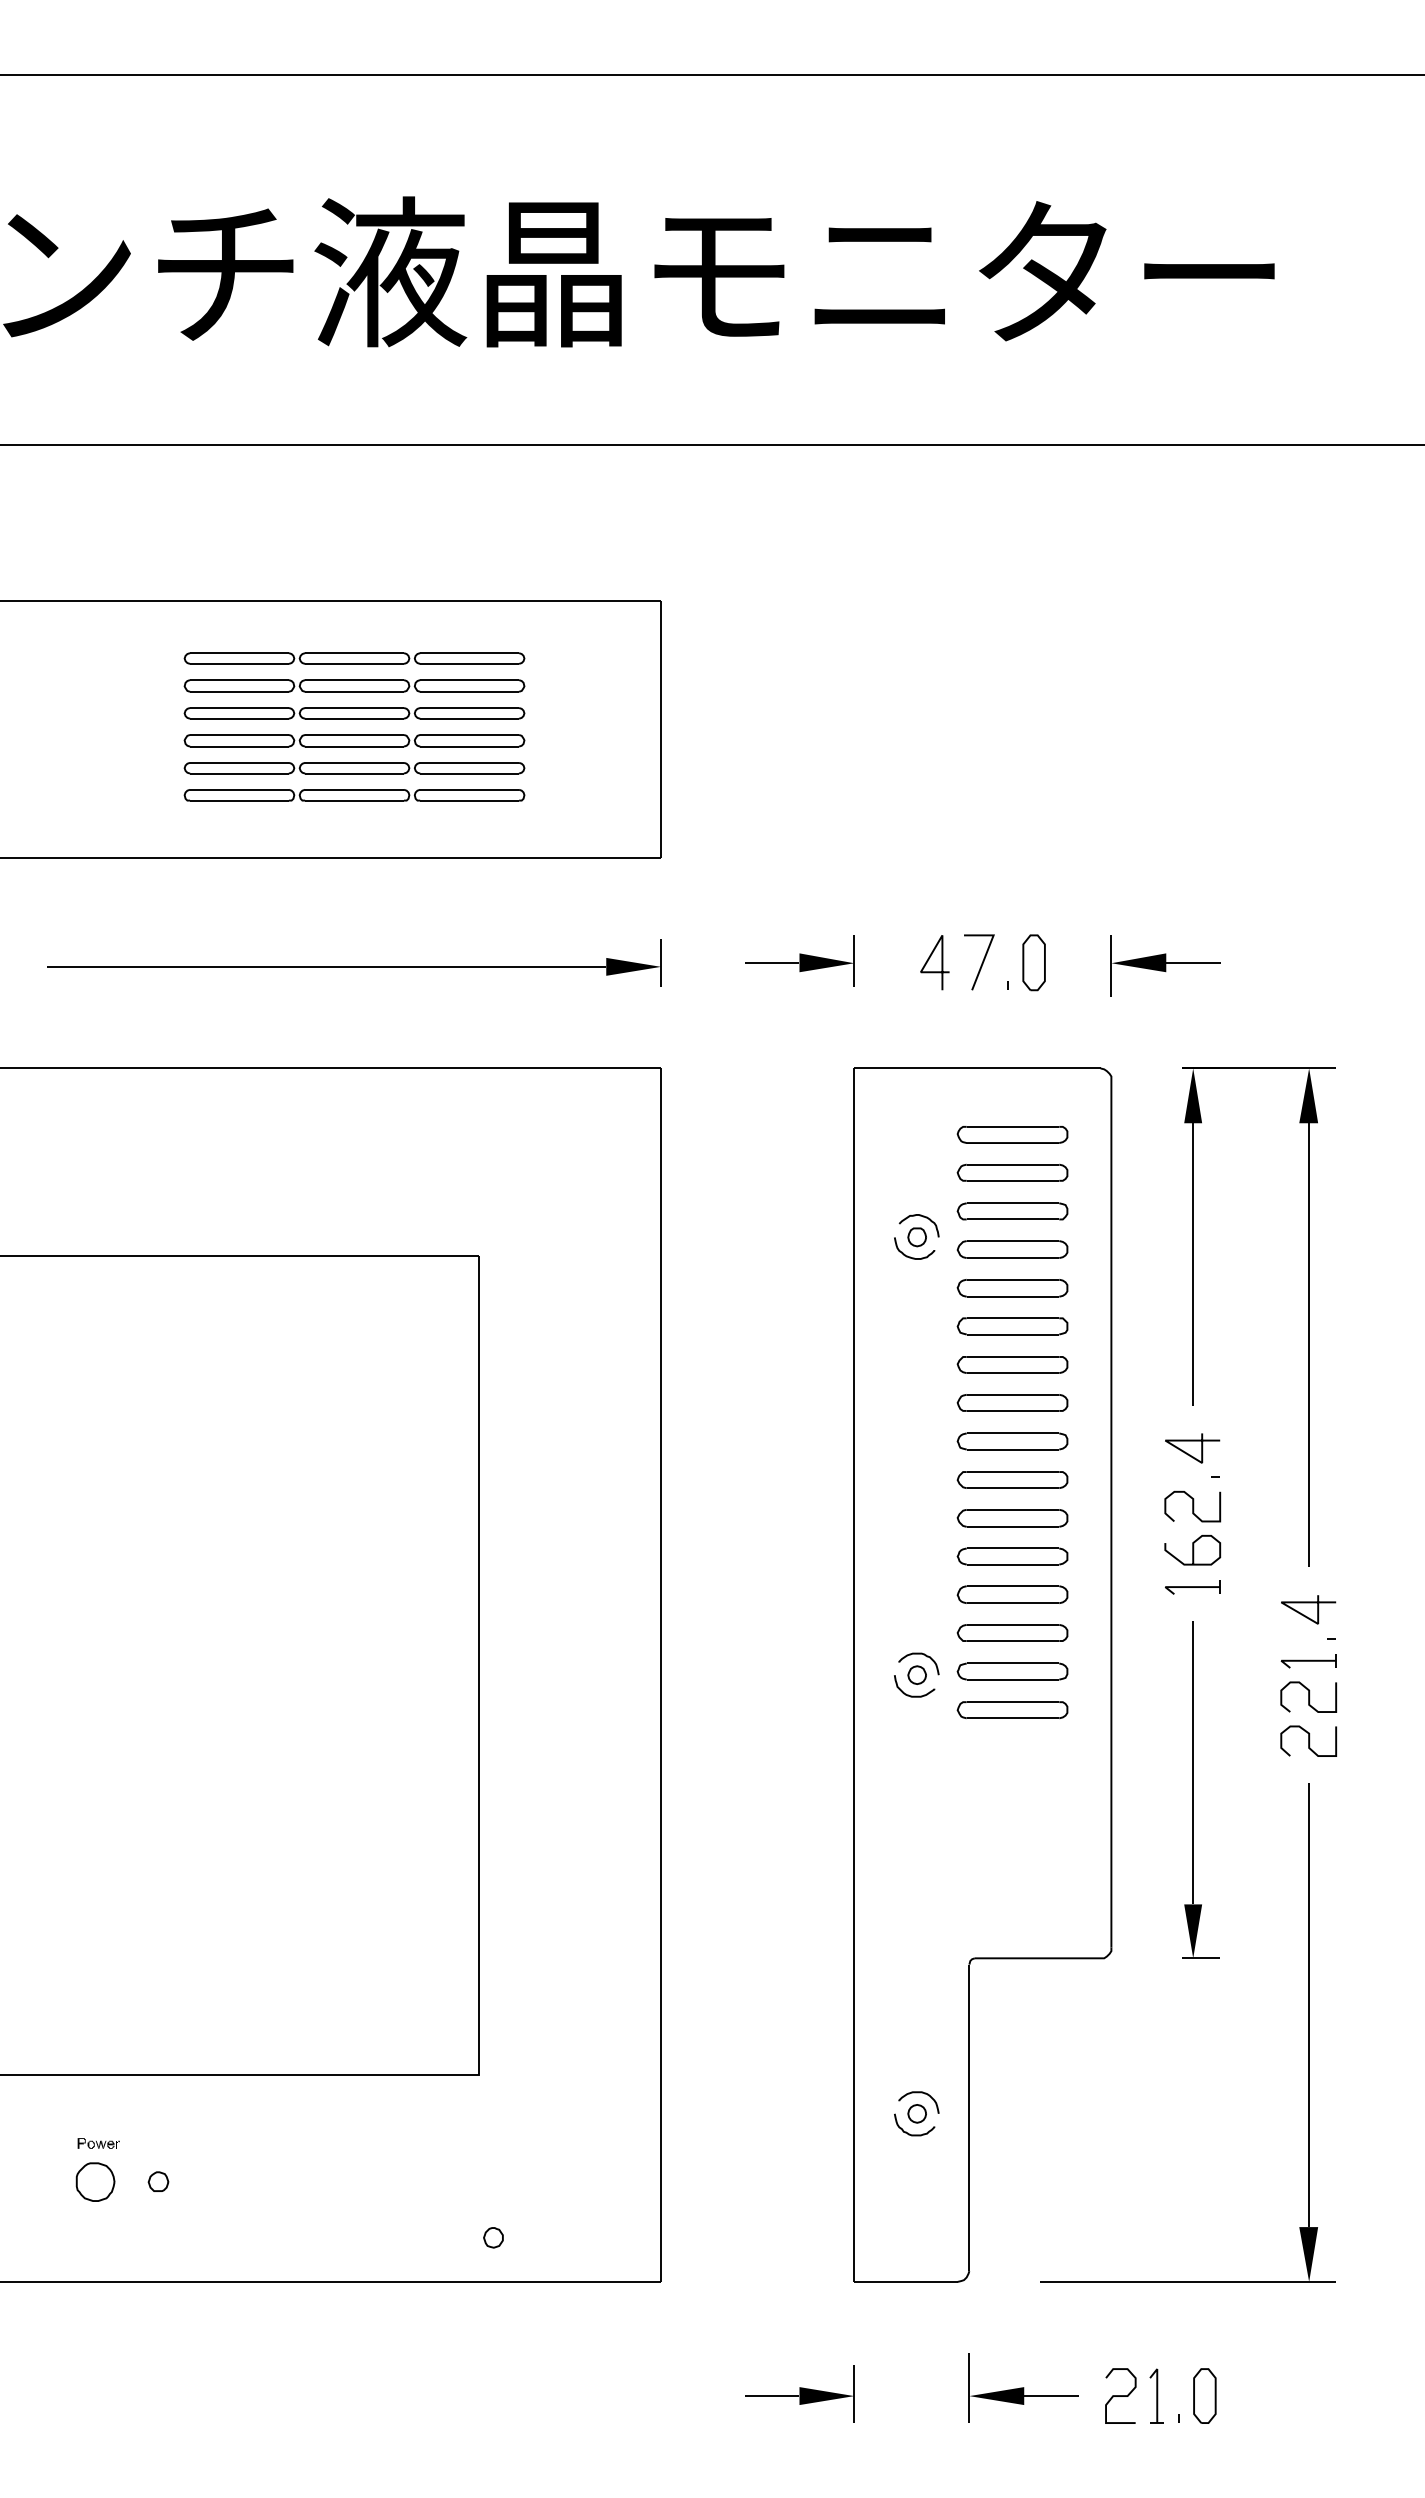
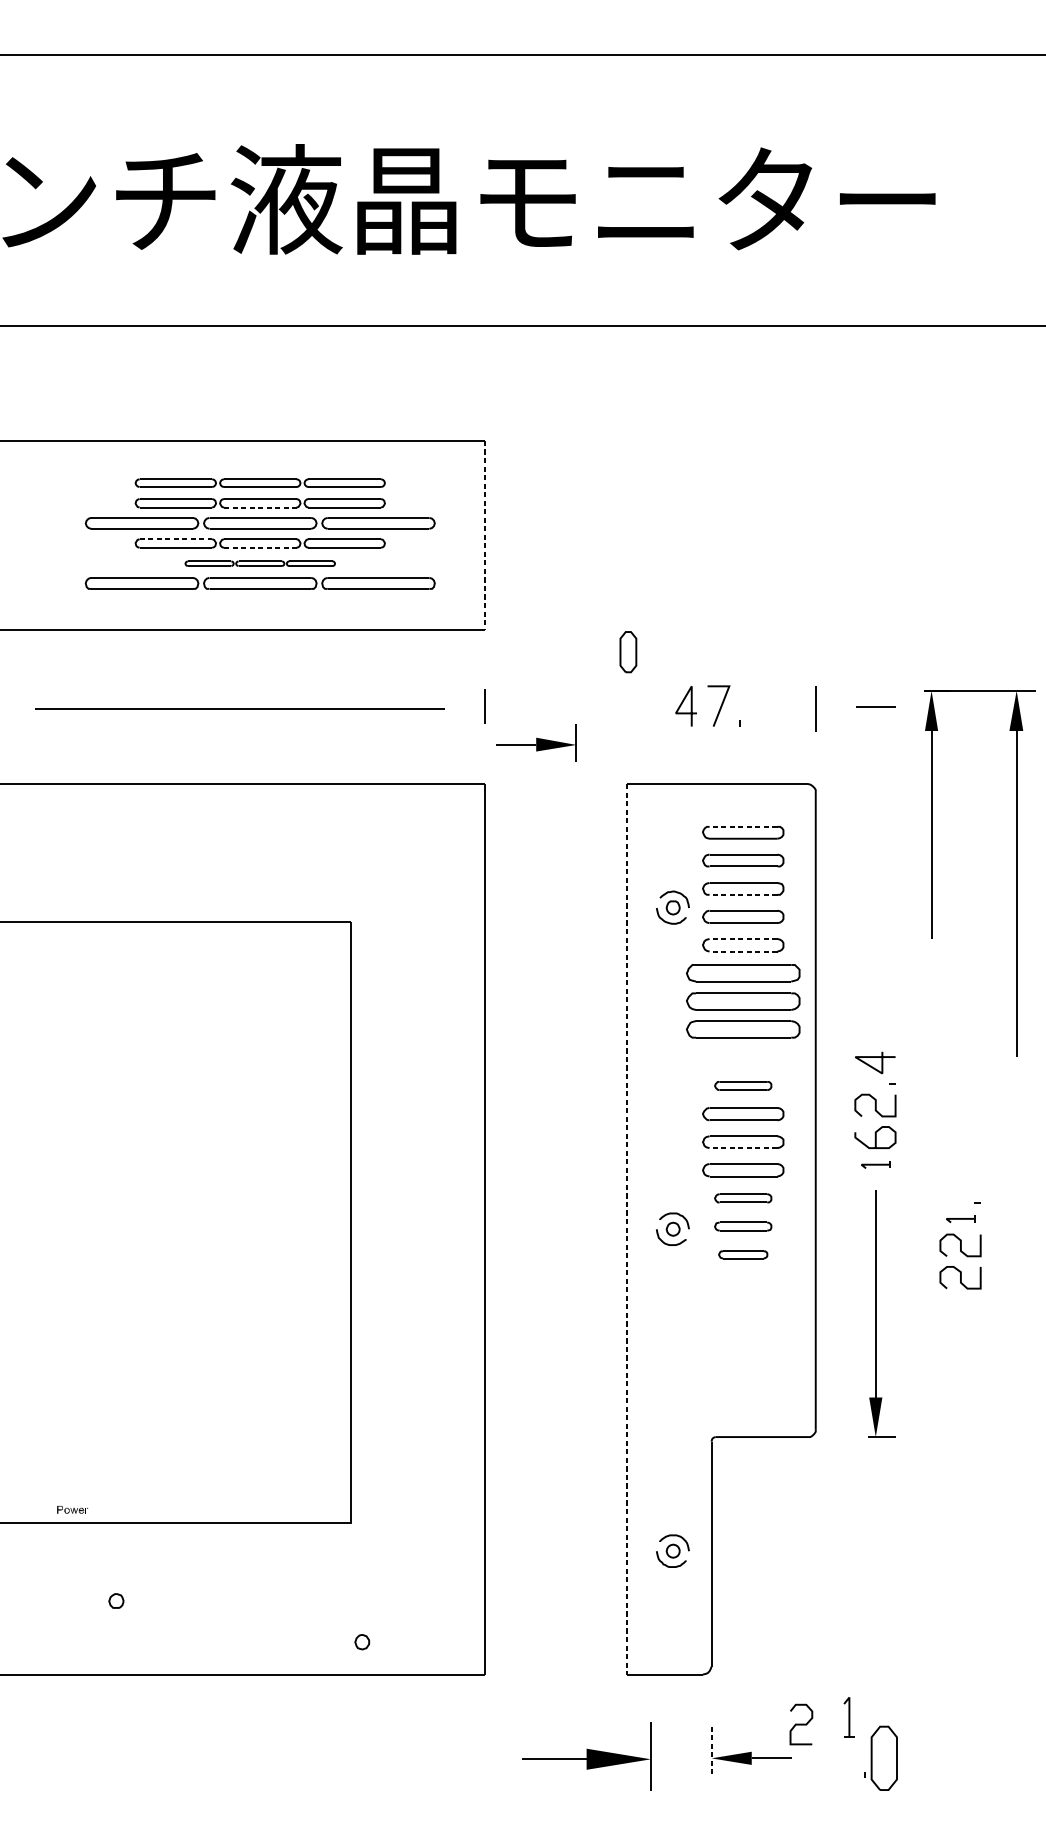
line: (355, 691) -> (260, 507), solid -> dashed
part: (354, 713) -> (260, 523), size x1.4
line: (661, 729) -> (485, 535), solid -> dashed
line: (240, 734) -> (176, 538), solid -> dashed
line: (355, 746) -> (260, 547), solid -> dashed
part: (354, 768) -> (260, 563), size x0.6
part: (354, 795) -> (260, 583), size x1.4
part: (799, 960) -> (536, 742), moved
part: (1033, 962) -> (627, 651), moved
fill: (1138, 962) -> (835, 706), removed
fill: (633, 966) -> (465, 709), removed
line: (1012, 1126) -> (743, 826), solid -> dashed
line: (1012, 1219) -> (743, 894), solid -> dashed
line: (1012, 1279) -> (743, 938), solid -> dashed
line: (1012, 1296) -> (743, 951), solid -> dashed
part: (1308, 1316) -> (1016, 872), moved
part: (1012, 1326) -> (743, 973), size x1.4
part: (1012, 1364) -> (743, 1001), size x1.4
part: (1012, 1402) -> (743, 1029), size x1.4
part: (1012, 1441) -> (743, 1057), removed
part: (1012, 1479) -> (743, 1085), size x0.7
line: (1012, 1564) -> (743, 1148), solid -> dashed
part: (1192, 1587) -> (875, 1164), size x0.7
line: (1308, 1603) -> (960, 1176), removed
part: (1012, 1632) -> (743, 1197), size x0.7
part: (1308, 1661) -> (960, 1219), size x0.7
part: (1012, 1671) -> (743, 1226), size x0.7
line: (854, 1675) -> (627, 1229), solid -> dashed
part: (1012, 1709) -> (743, 1254), size x0.6
part: (1308, 2032) -> (960, 1491), removed
part: (98, 2143) -> (72, 1509), moved
part: (95, 2181) -> (70, 1600), removed
line: (969, 2388) -> (711, 1752), solid -> dashed
part: (799, 2393) -> (586, 1756), size x1.6
curve: (1120, 2395) -> (801, 1724), moved
part: (1156, 2395) -> (848, 1716), moved
part: (1204, 2395) -> (884, 1757), size x1.6

